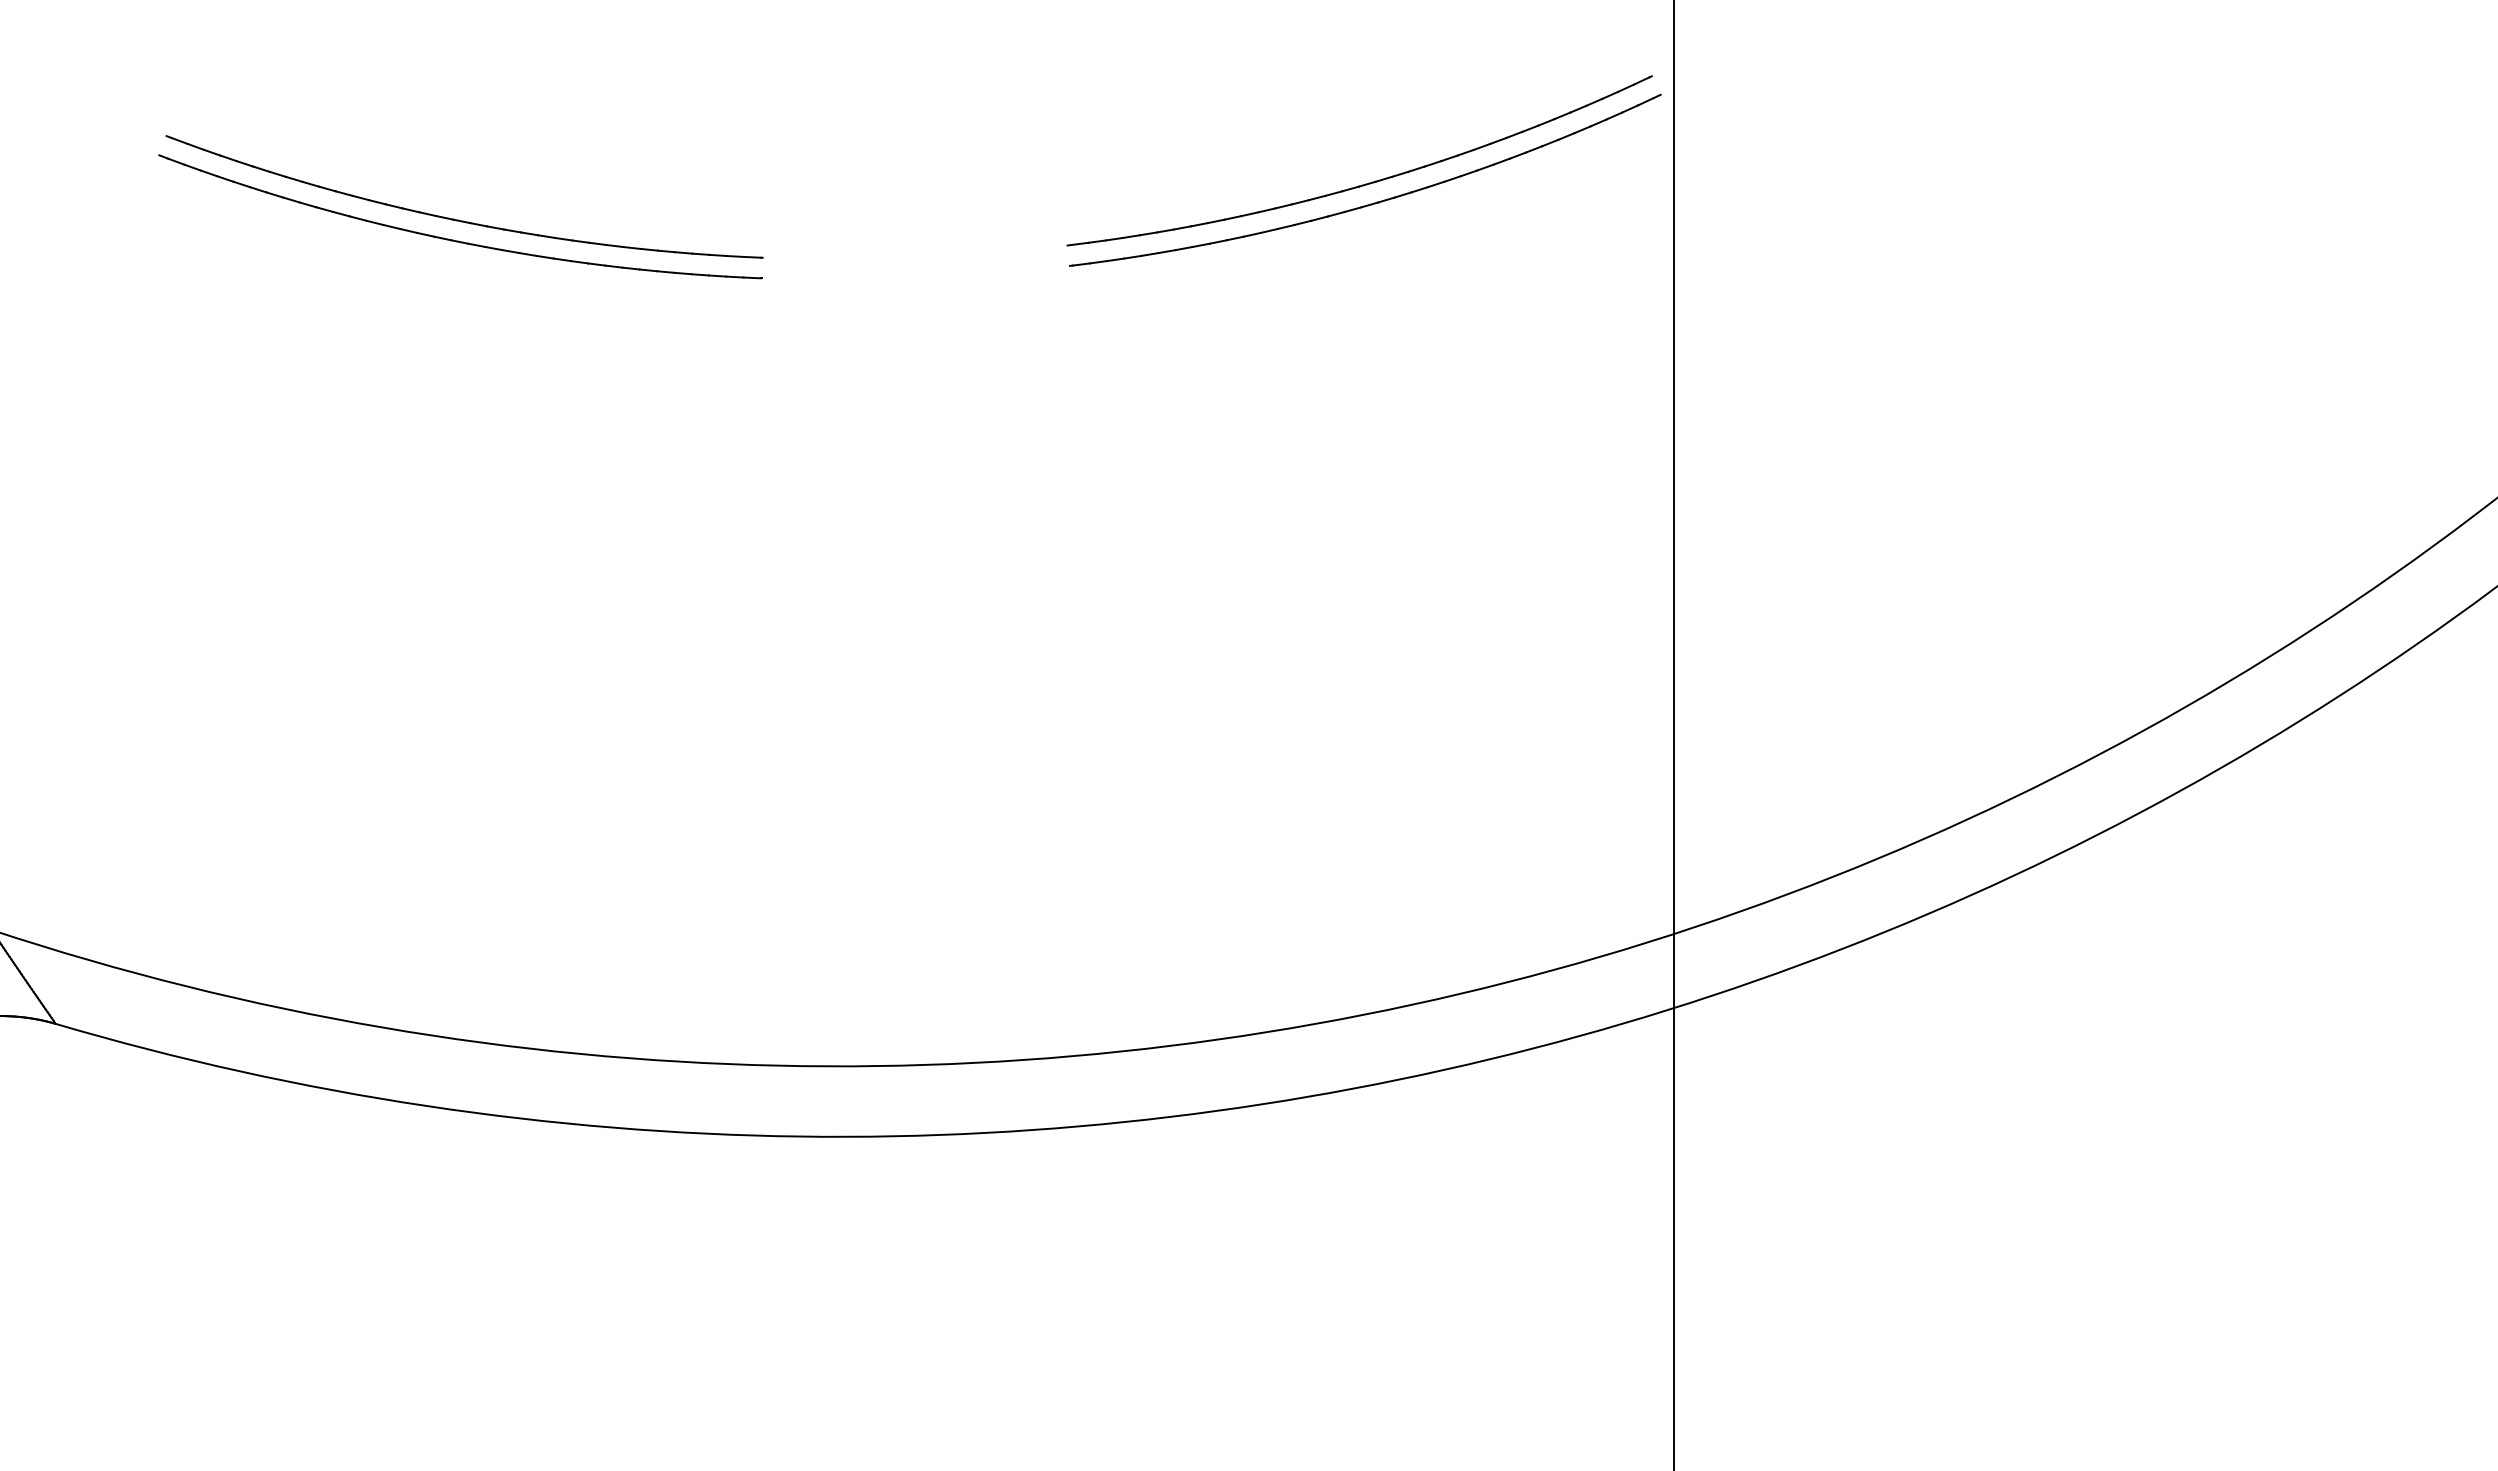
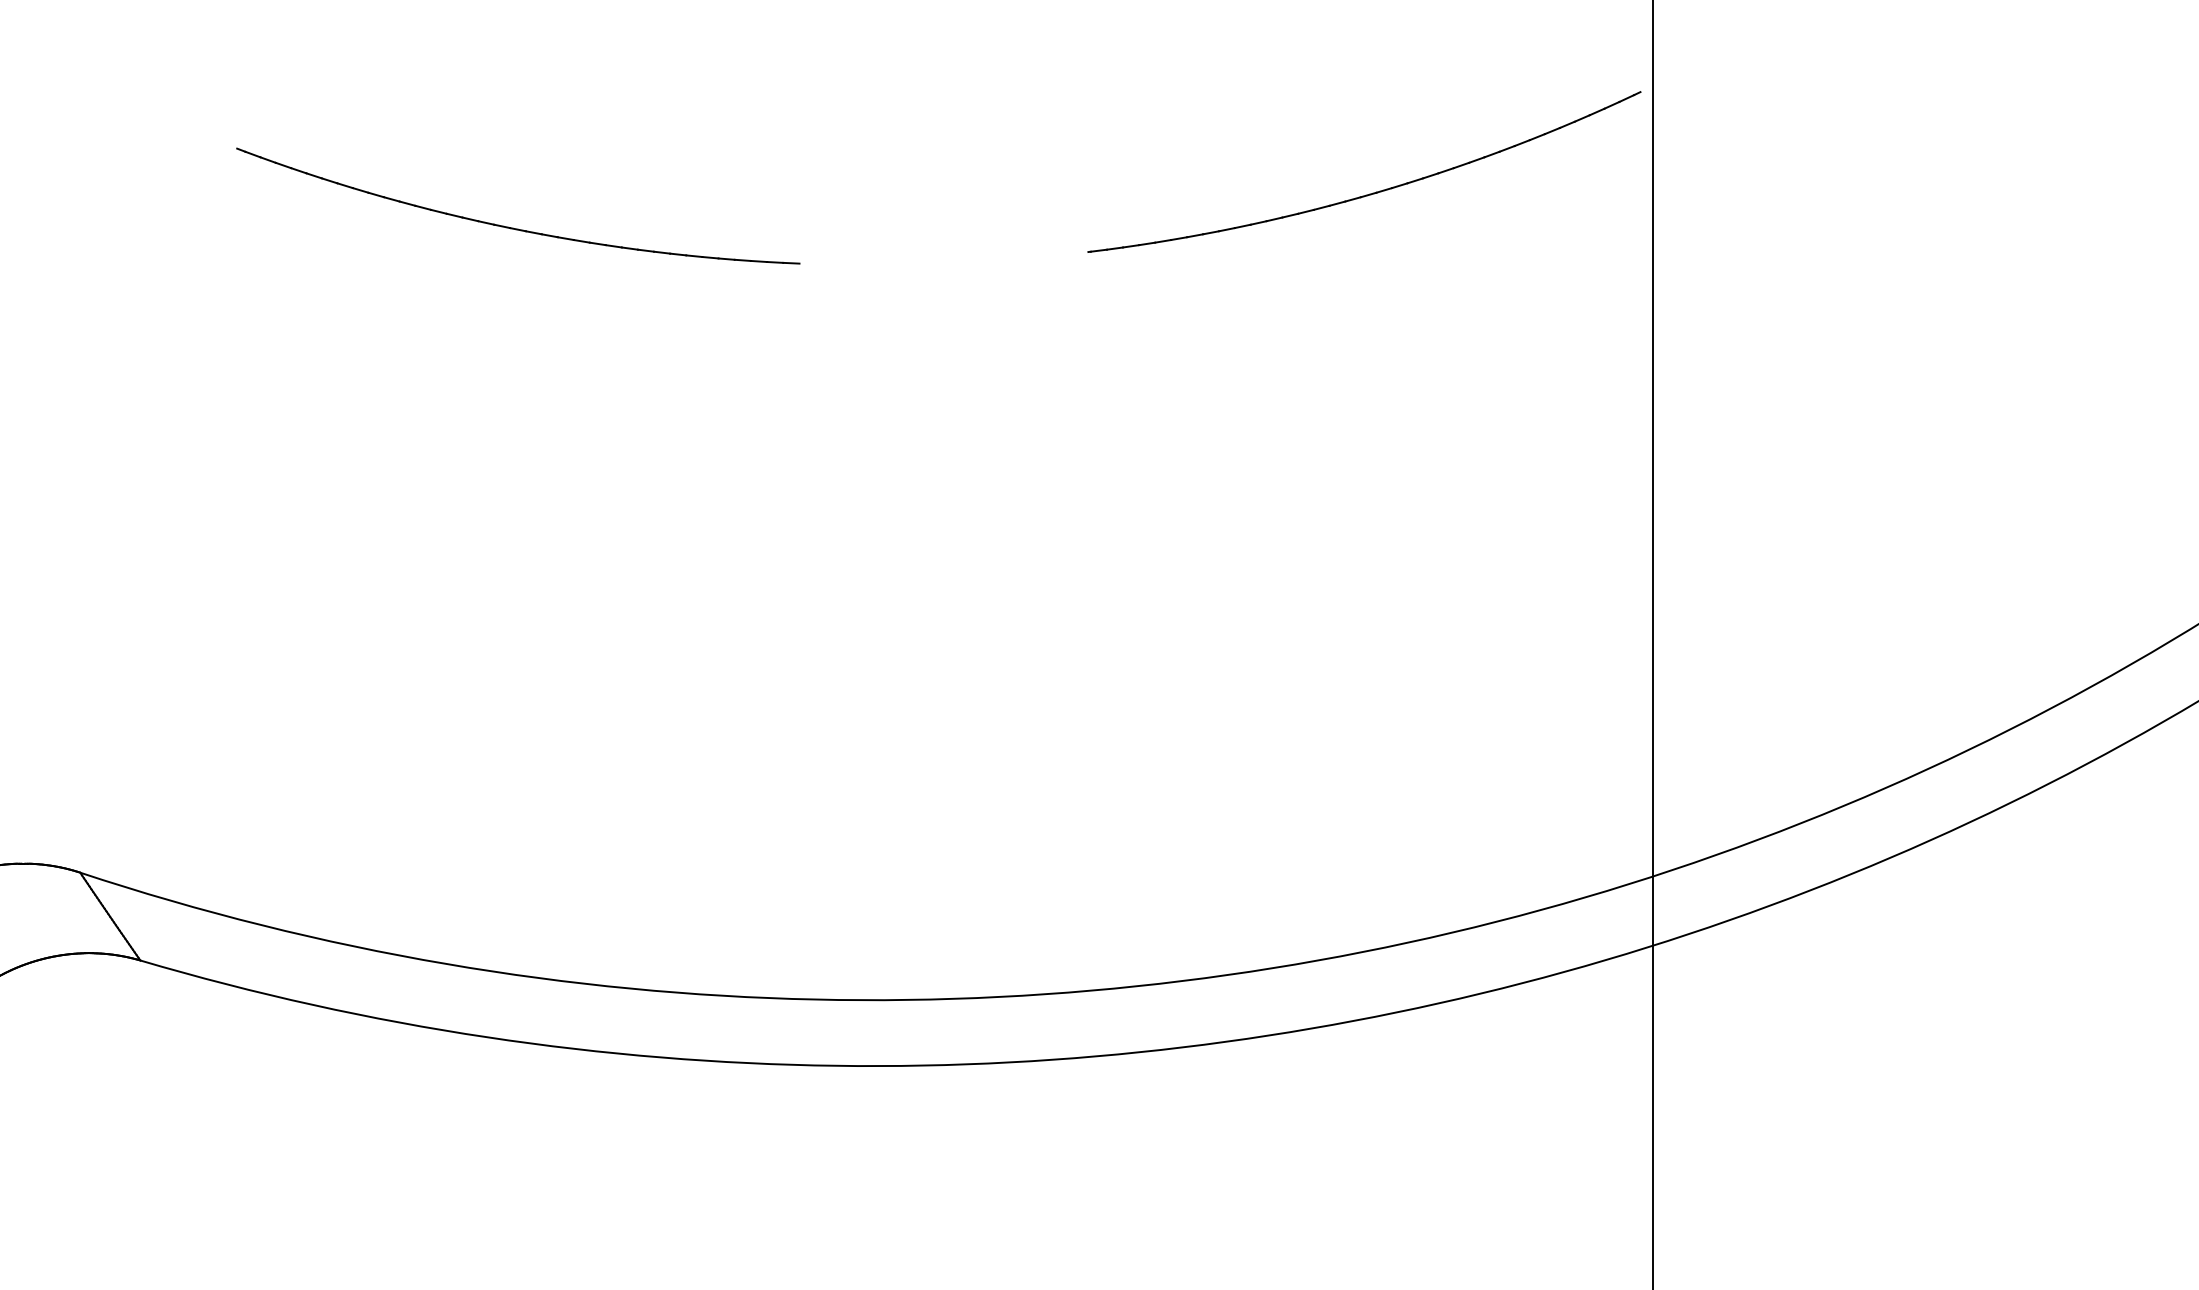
part: (1368, 182) -> (1367, 174), removed
part: (458, 219) -> (516, 208), removed

